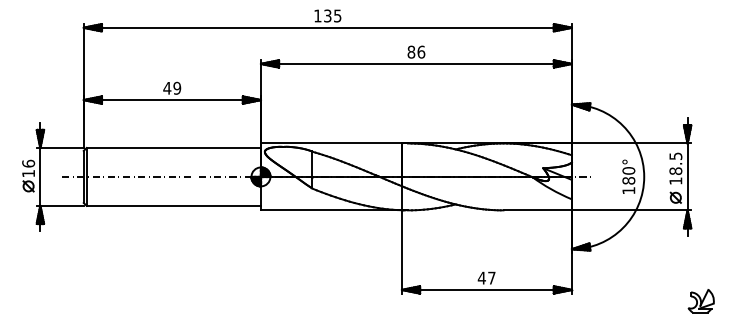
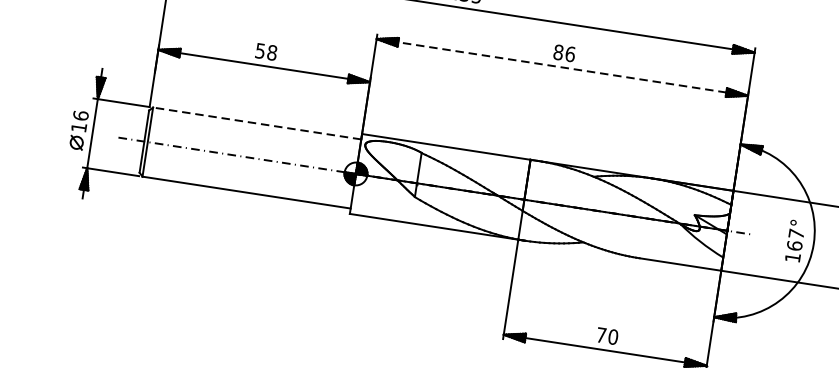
line: (416, 63) -> (562, 66), solid -> dashed
text: (172, 88) -> (266, 52), 49 -> 58
line: (173, 148) -> (256, 124), solid -> dashed
text: (628, 175) -> (795, 239), 180° -> 167°
text: (486, 277) -> (607, 335), 47 -> 70

